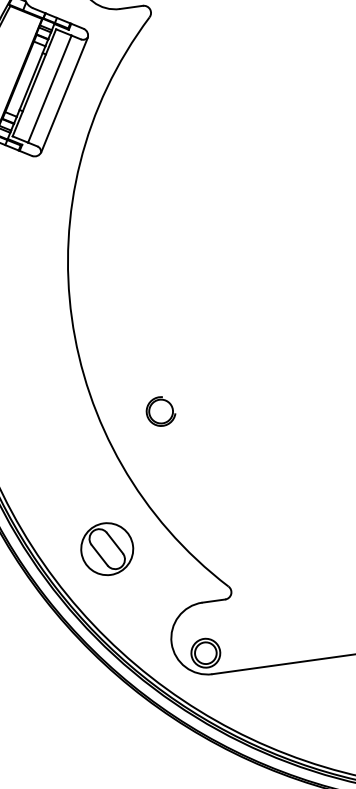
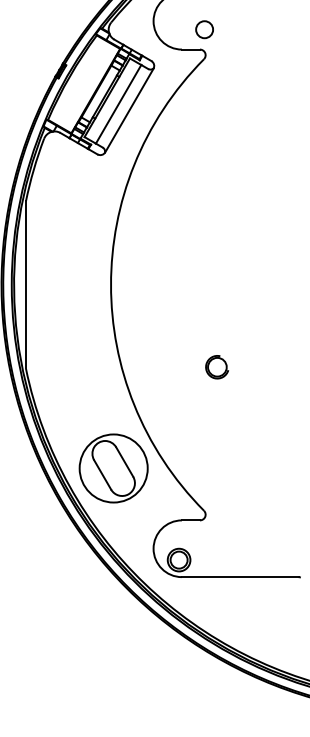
part: (161, 411) -> (217, 367), moved
part: (107, 549) -> (113, 468), size x1.67

